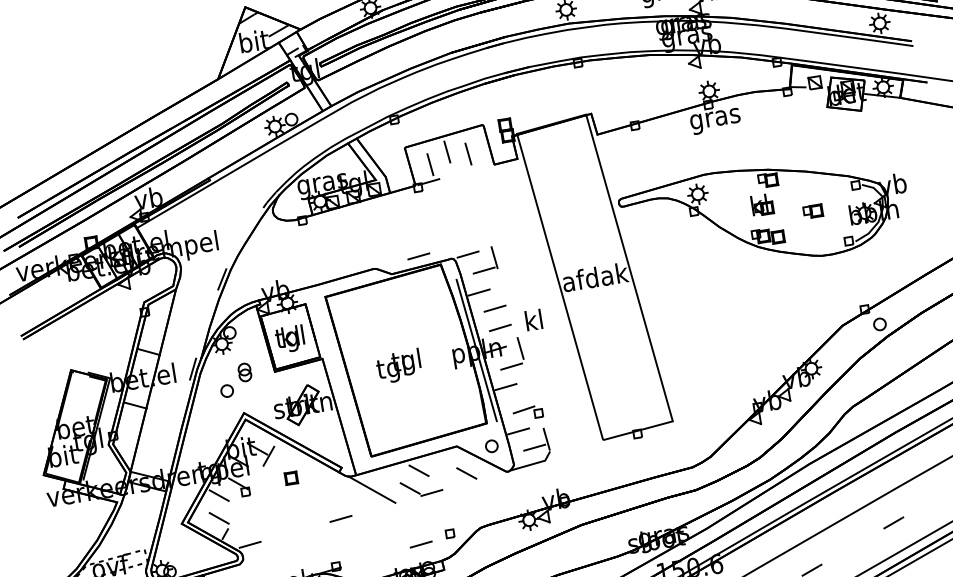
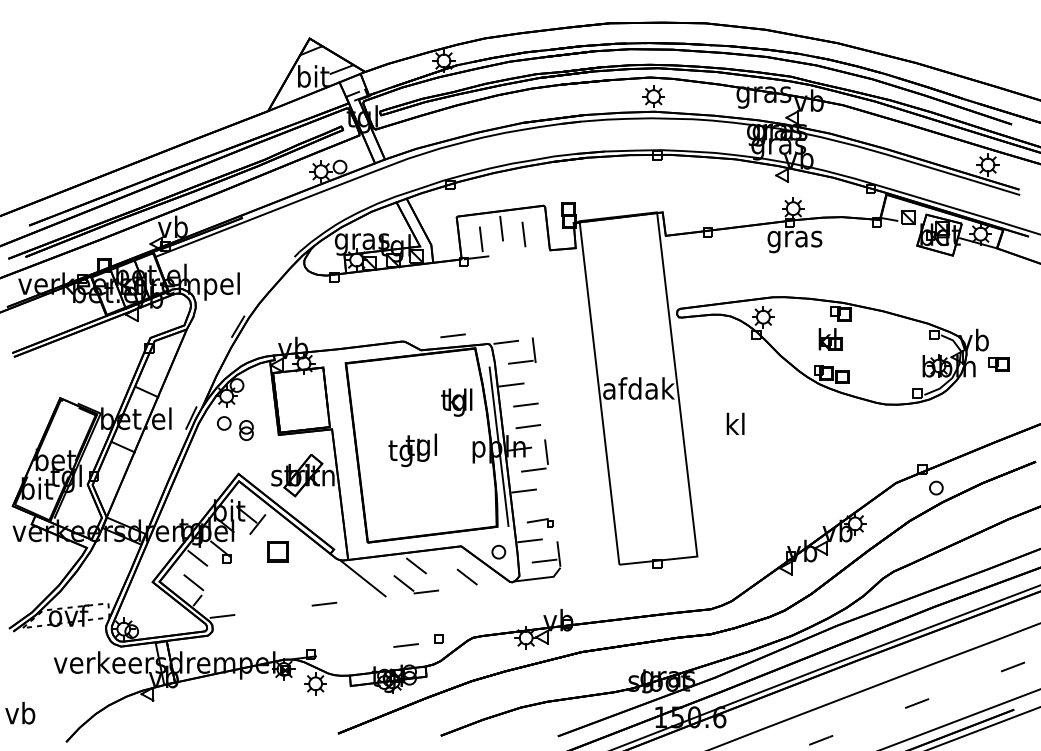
part: (812, 211) -> (998, 364), moved
text: (533, 319) -> (735, 423), moved
text: (289, 339) -> (456, 402), moved
part: (227, 391) -> (224, 423), moved
part: (528, 412) -> (543, 522), size x0.6
part: (291, 478) -> (278, 552), size x1.6

